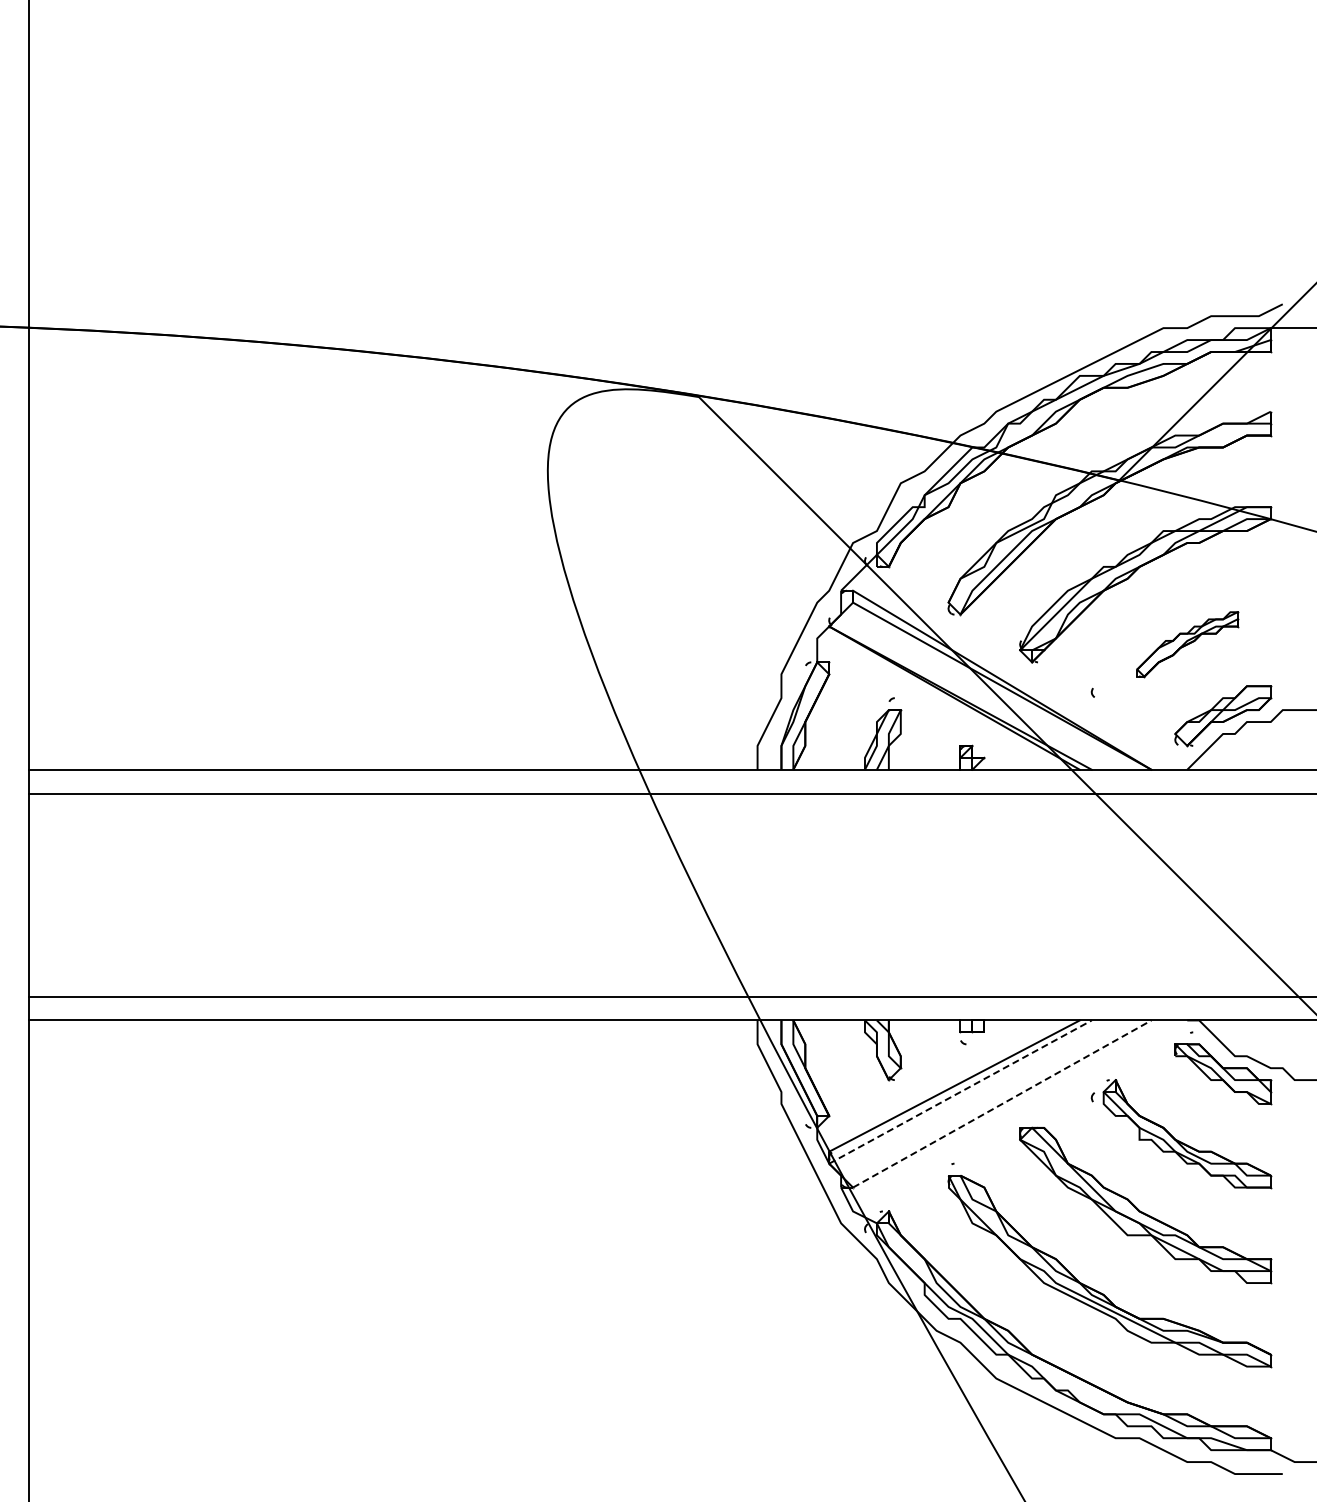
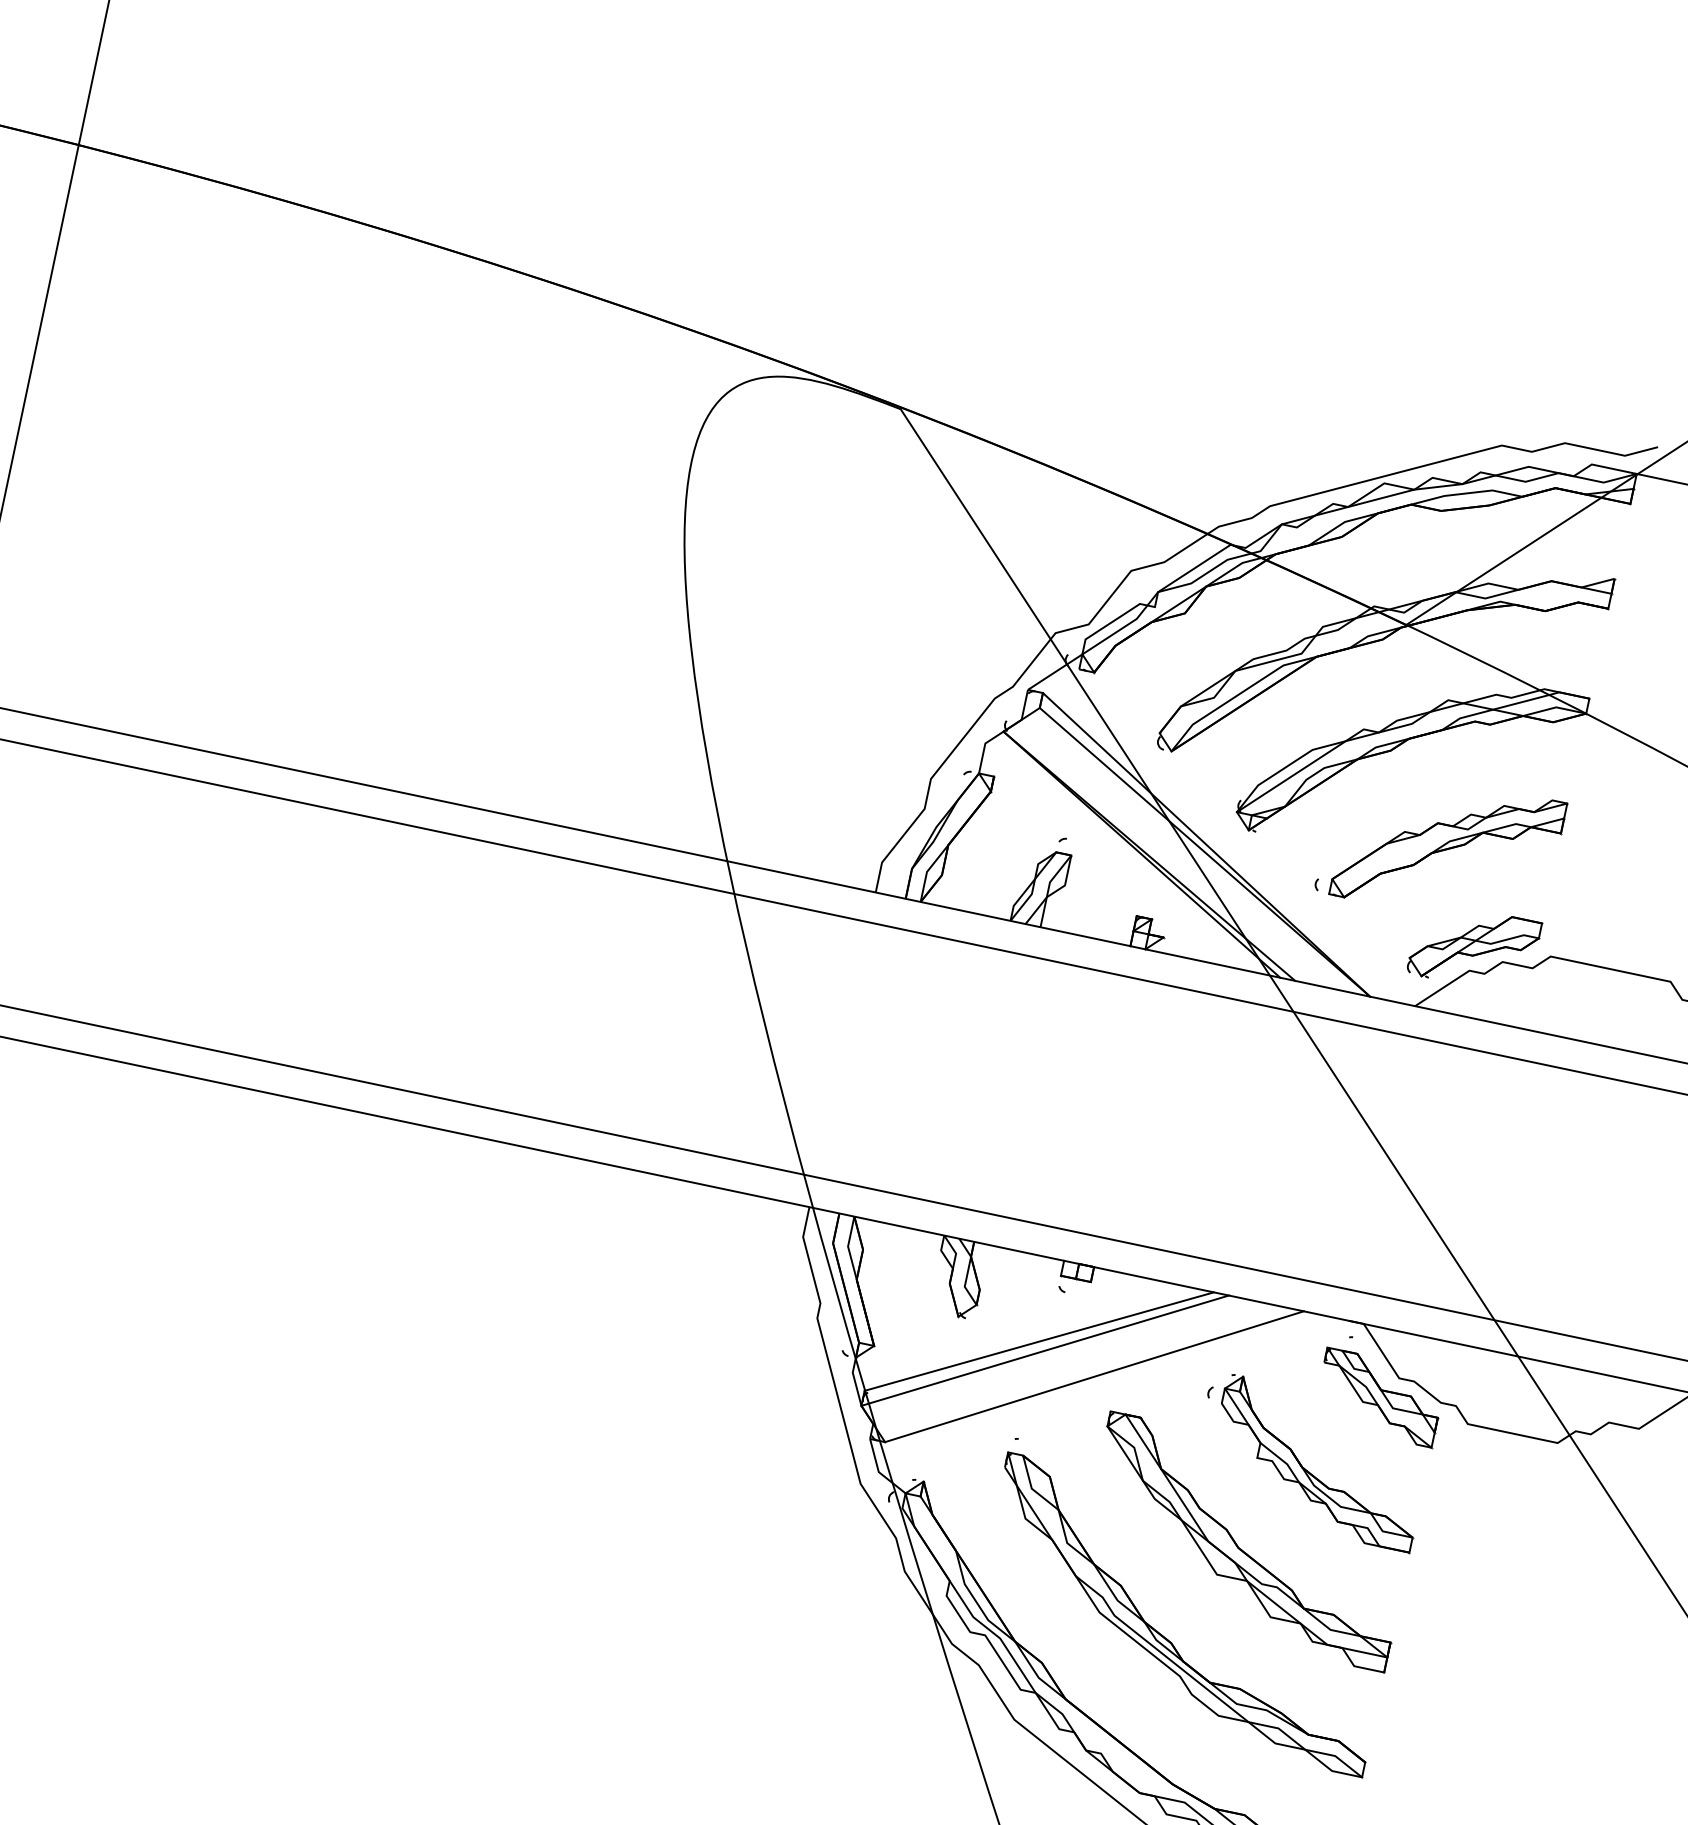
part: (1187, 644) -> (1448, 848), size x1.67
line: (960, 1092) -> (1045, 1351), dashed -> solid
line: (1002, 1104) -> (1094, 1377), dashed -> solid

